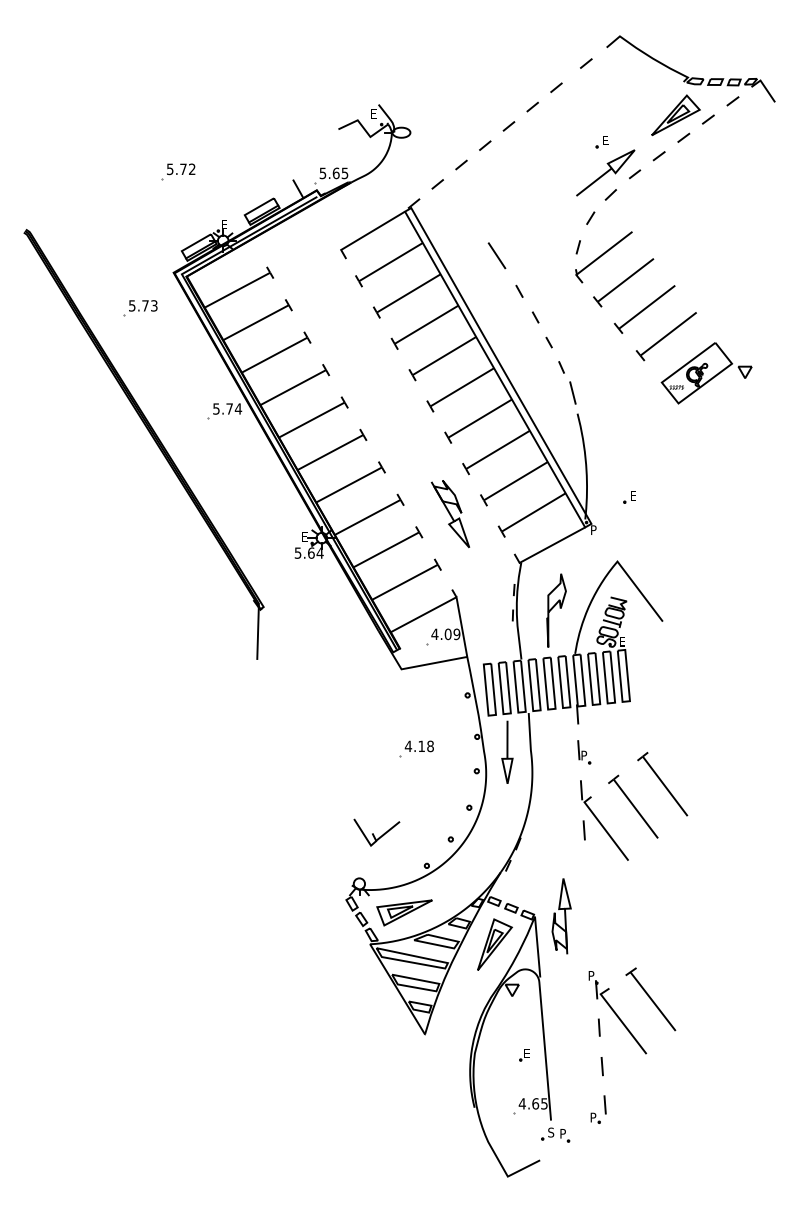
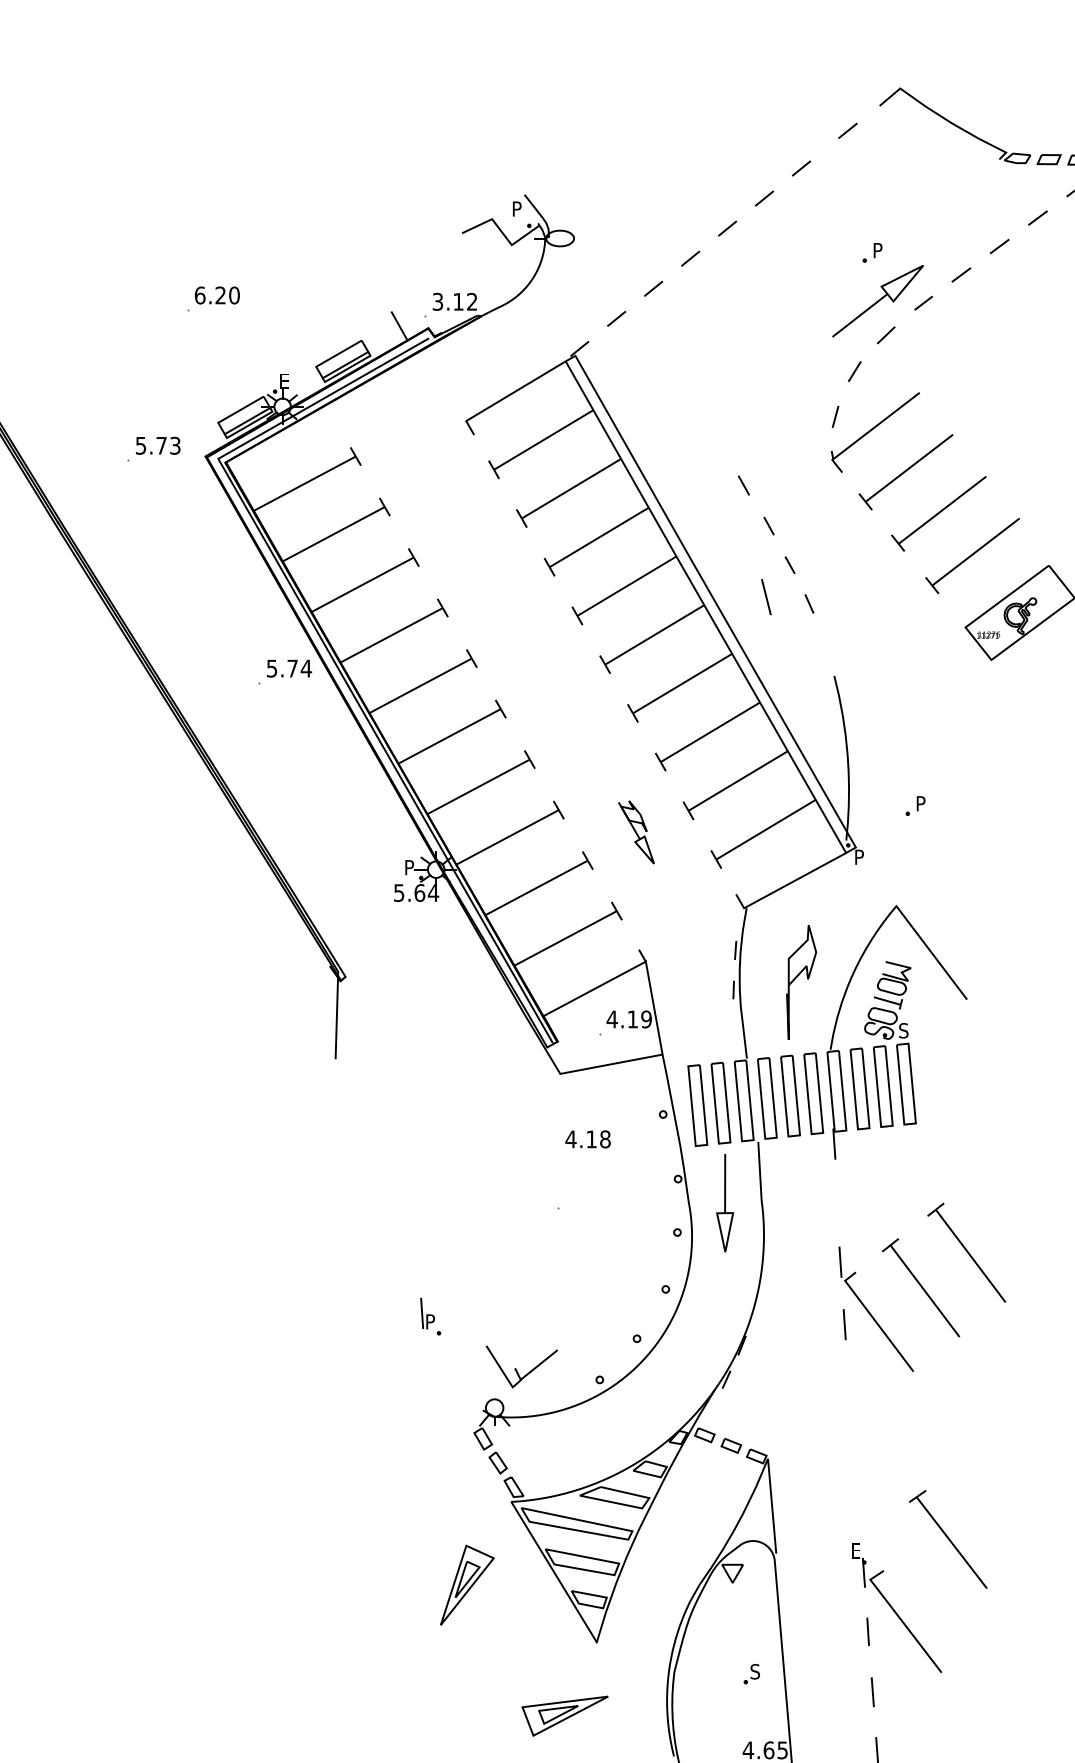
text: (373, 113) -> (516, 208), E -> P
part: (675, 115) -> (986, 211), removed
text: (605, 140) -> (877, 250), E -> P
text: (180, 169) -> (216, 295), 5.72 -> 6.20
text: (334, 173) -> (455, 301), 5.65 -> 3.12
line: (496, 255) -> (708, 429), removed
part: (140, 308) -> (153, 449), moved
line: (572, 392) -> (765, 596), moved
text: (633, 495) -> (921, 803), E -> P
part: (450, 514) -> (636, 832), size x0.6
text: (304, 536) -> (409, 867), E -> P
text: (447, 634) -> (631, 1019), 4.09 -> 4.19
text: (622, 641) -> (904, 1030), E -> S
text: (418, 746) -> (586, 1139), moved
part: (584, 752) -> (430, 1317), moved
part: (376, 832) -> (521, 1366), moved
part: (404, 912) -> (564, 1715), moved
part: (561, 916) -> (809, 1458), removed
part: (494, 944) -> (466, 1584), moved
text: (591, 975) -> (855, 1550), P -> E
part: (650, 999) -> (947, 1539), moved
text: (526, 1053) -> (754, 1671), E -> S

